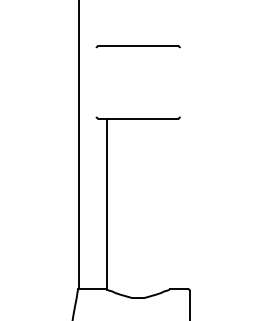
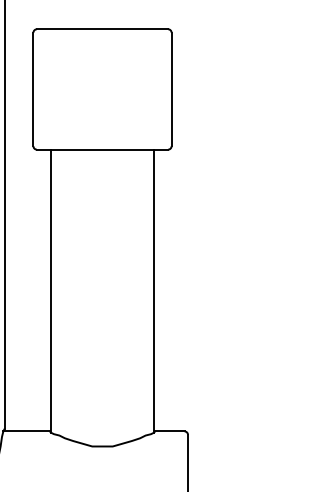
line: (96, 82) -> (33, 89), added
line: (179, 82) -> (170, 89), added
line: (169, 203) -> (154, 289), added

